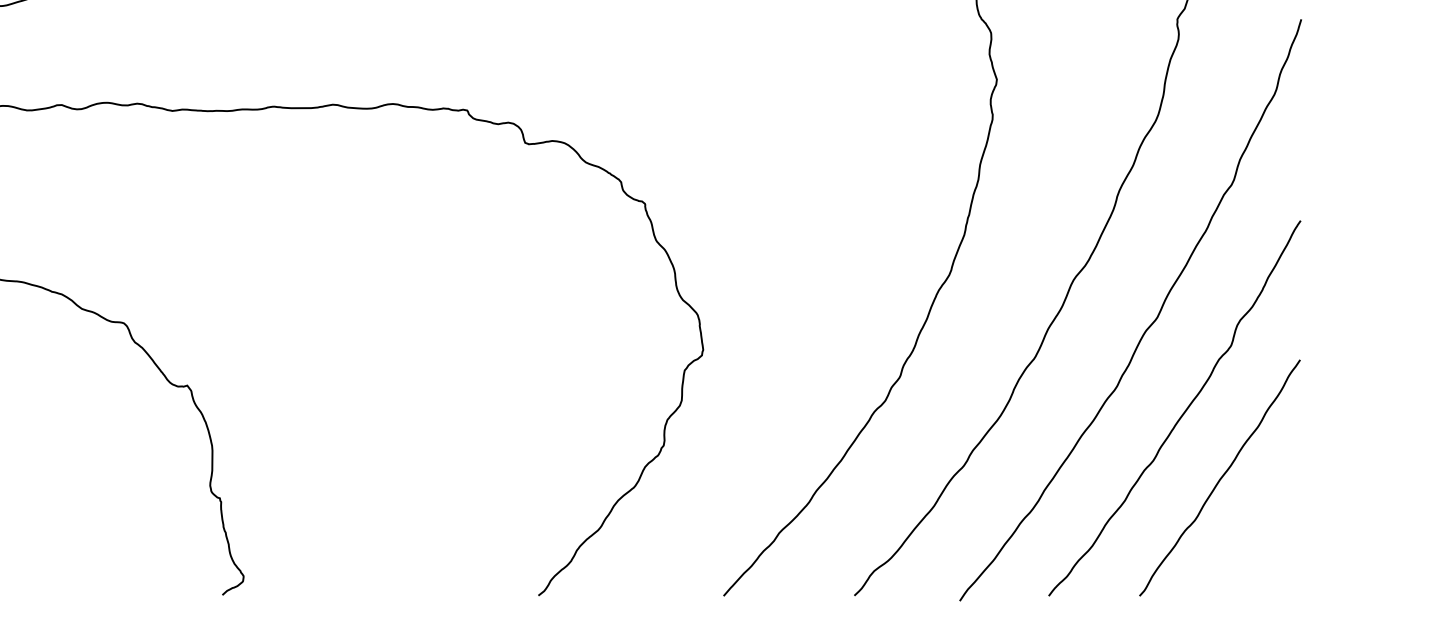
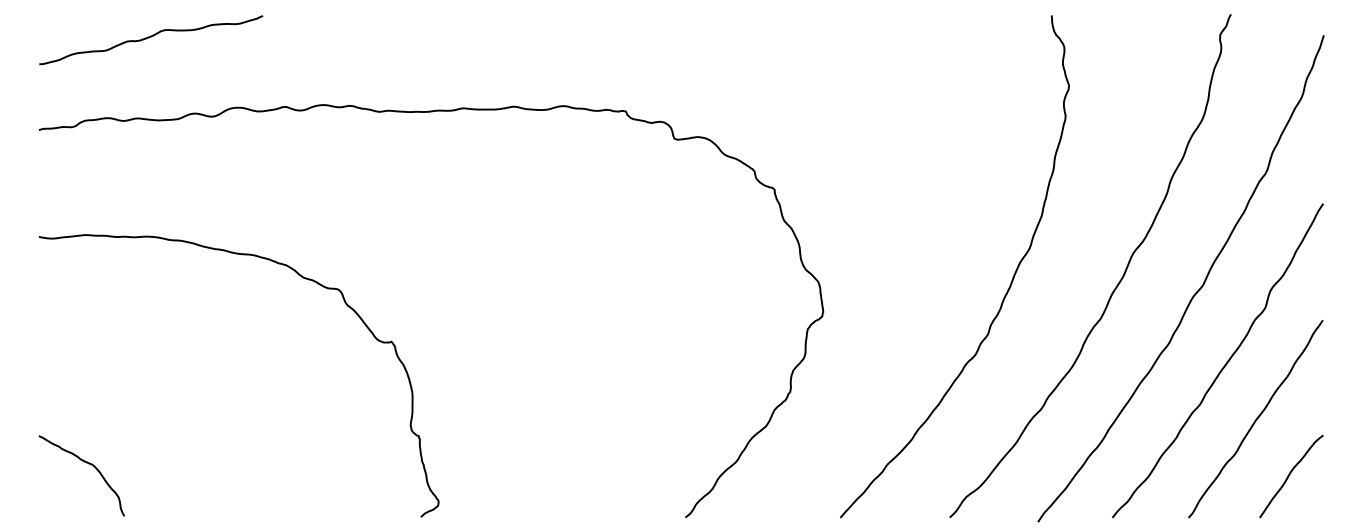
curve: (1260, 546) -> (1289, 476), added

